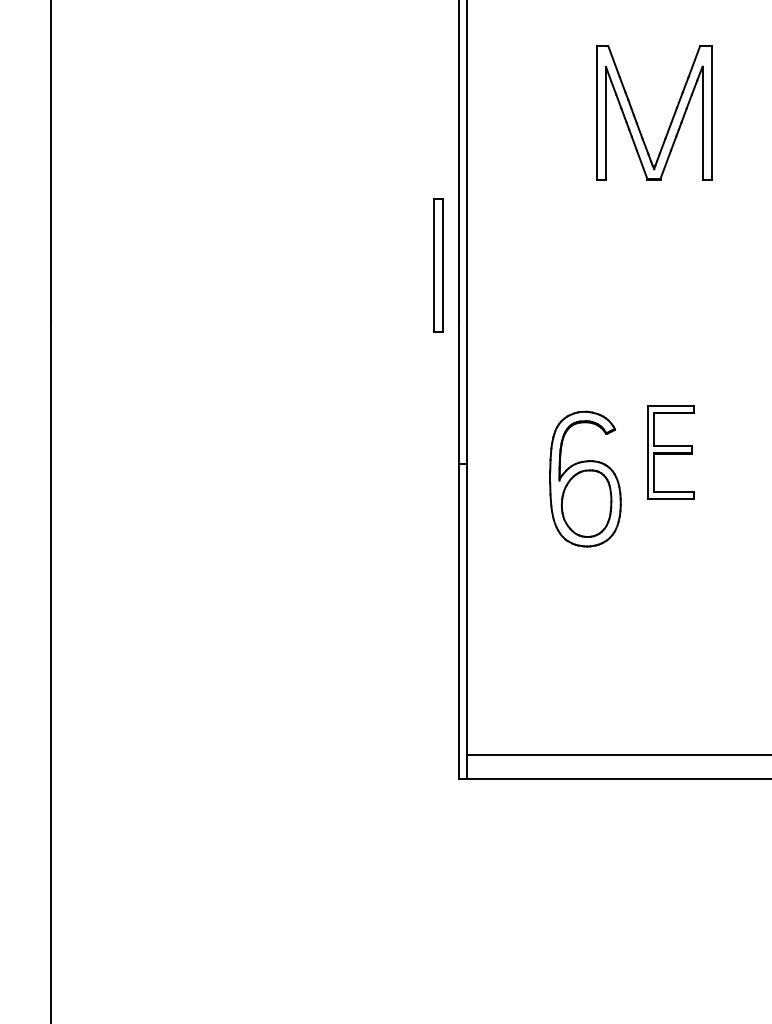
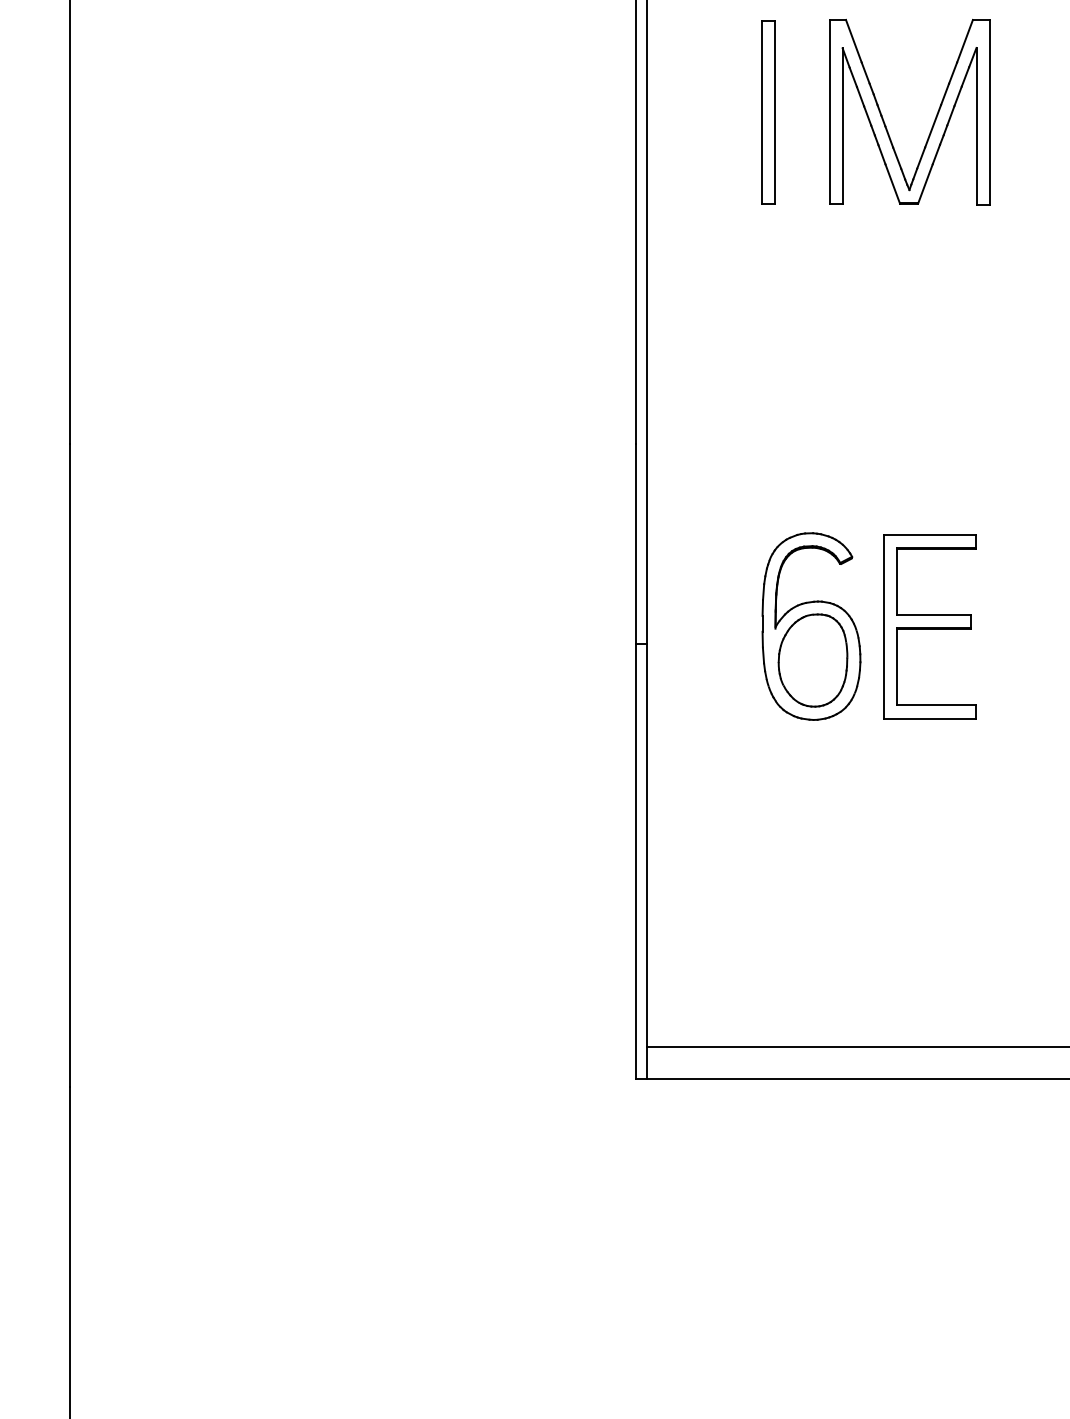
part: (670, 121) -> (932, 123), moved
part: (438, 265) -> (768, 112), moved
part: (670, 452) -> (929, 627), size x1.43
part: (585, 478) -> (811, 625), moved

